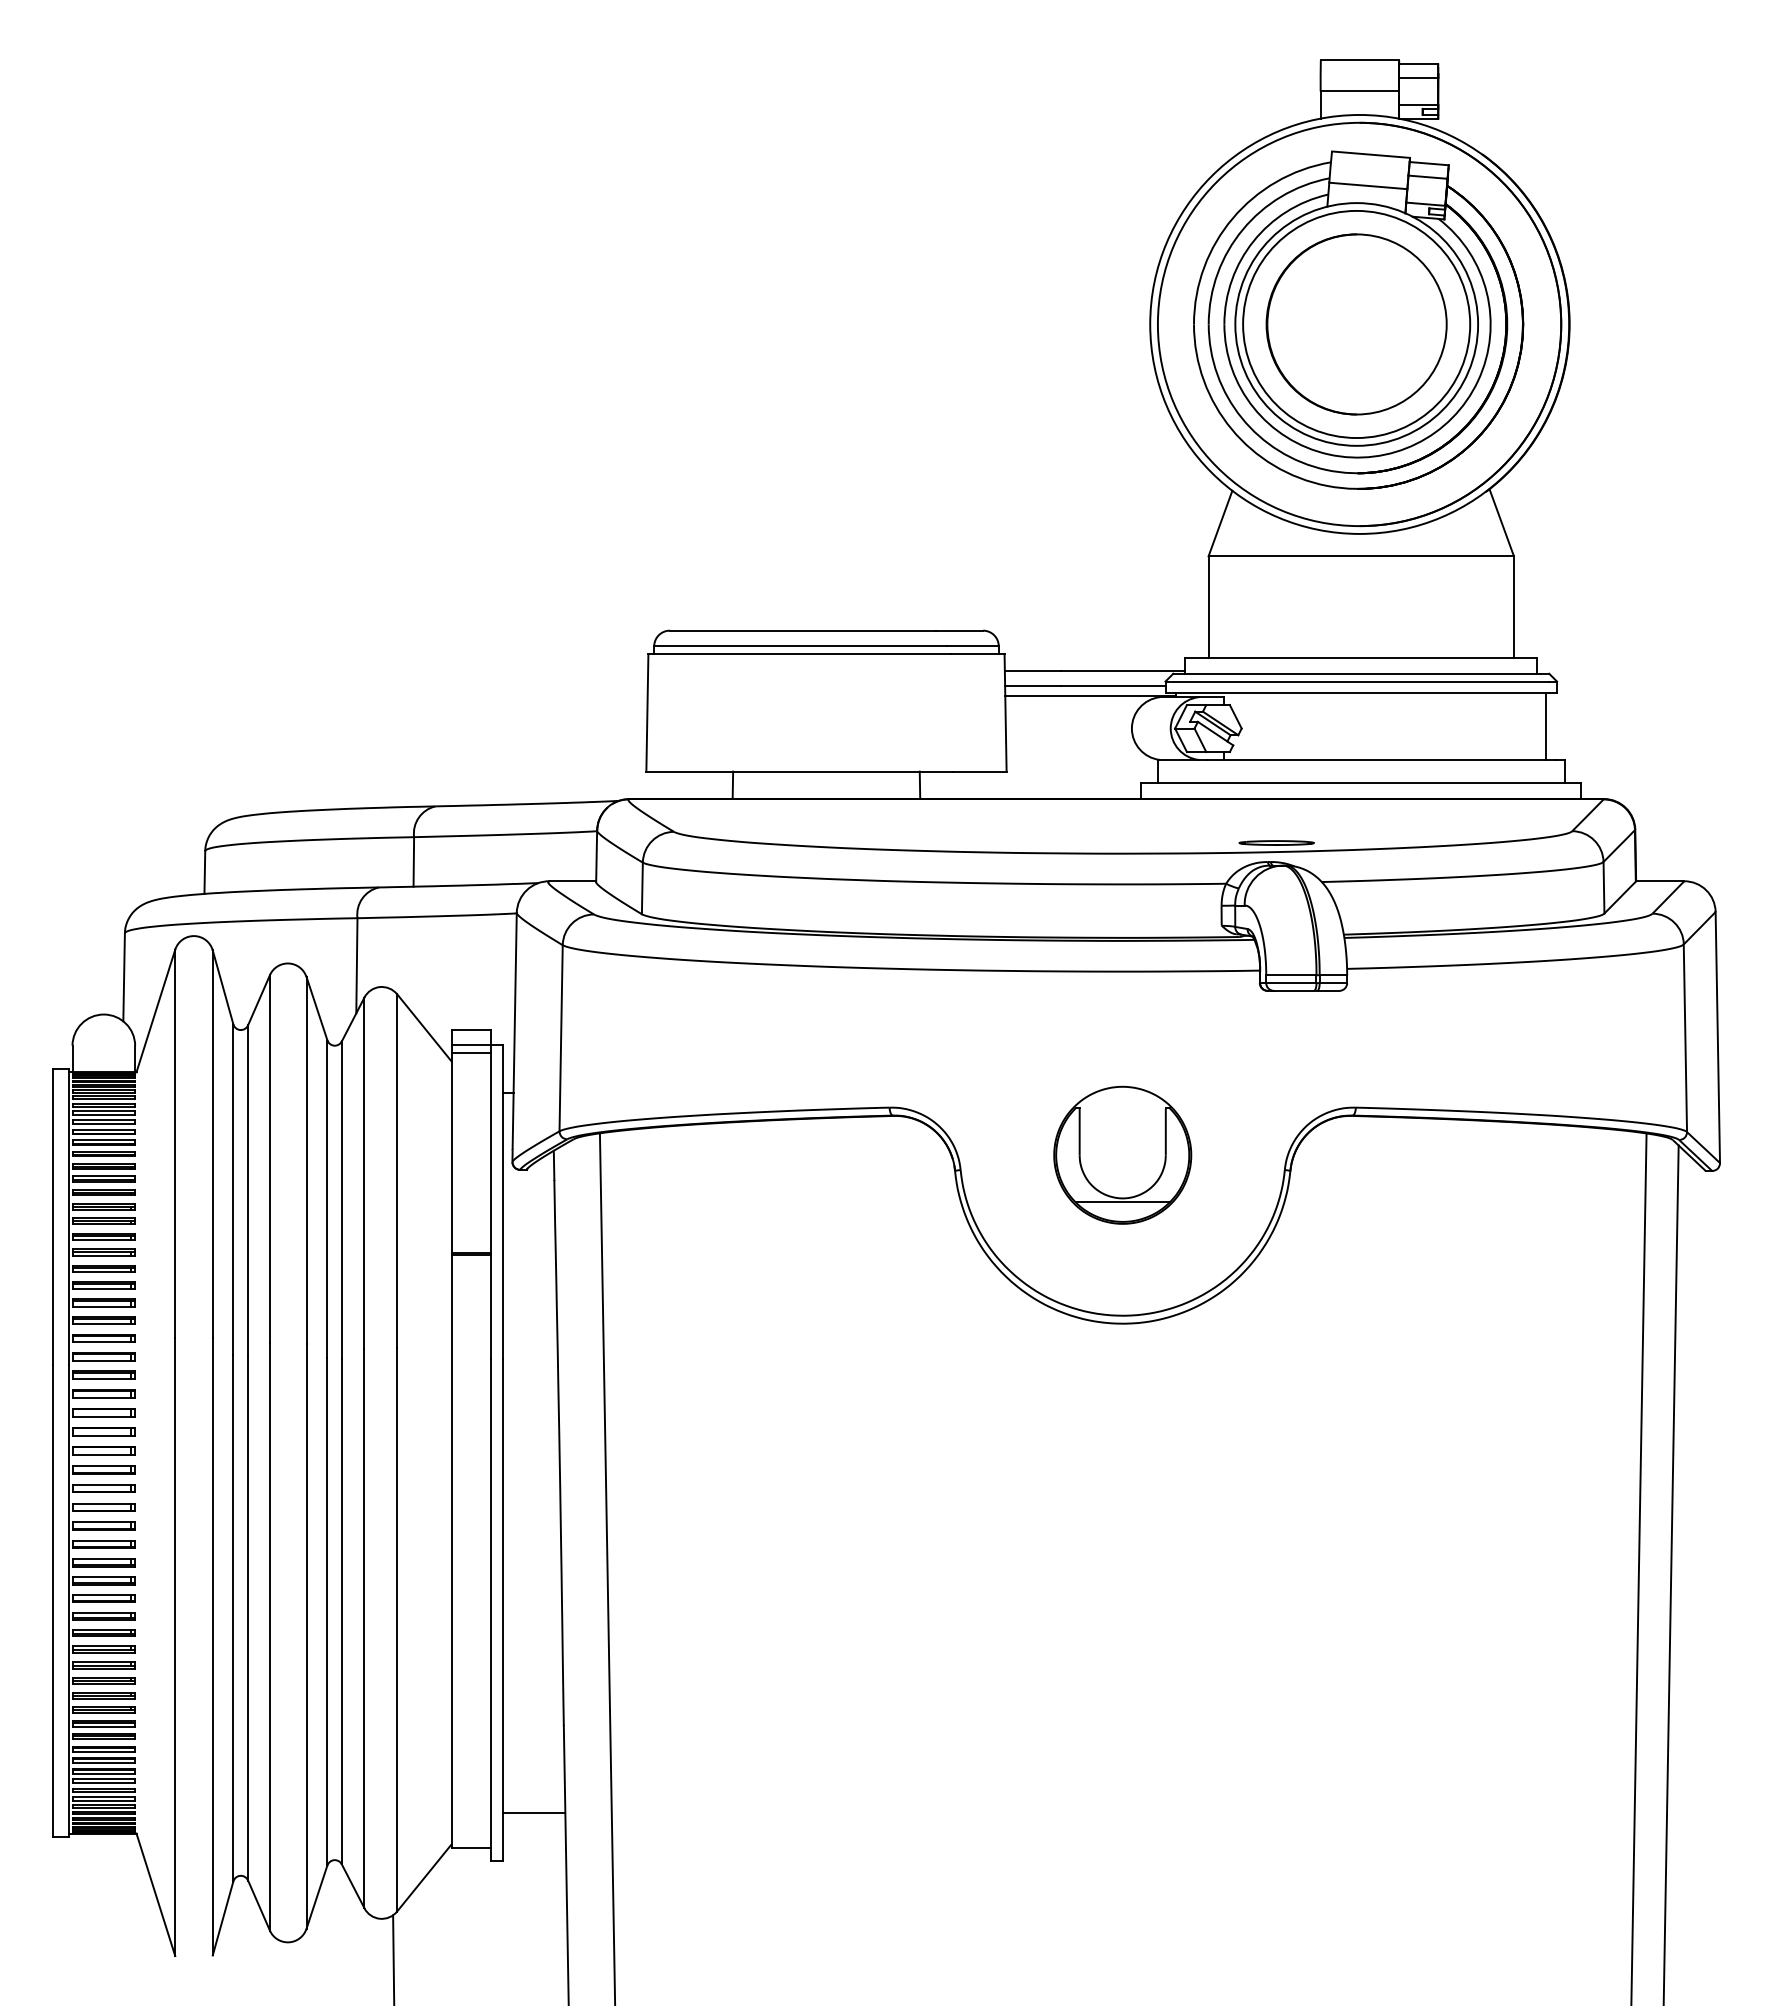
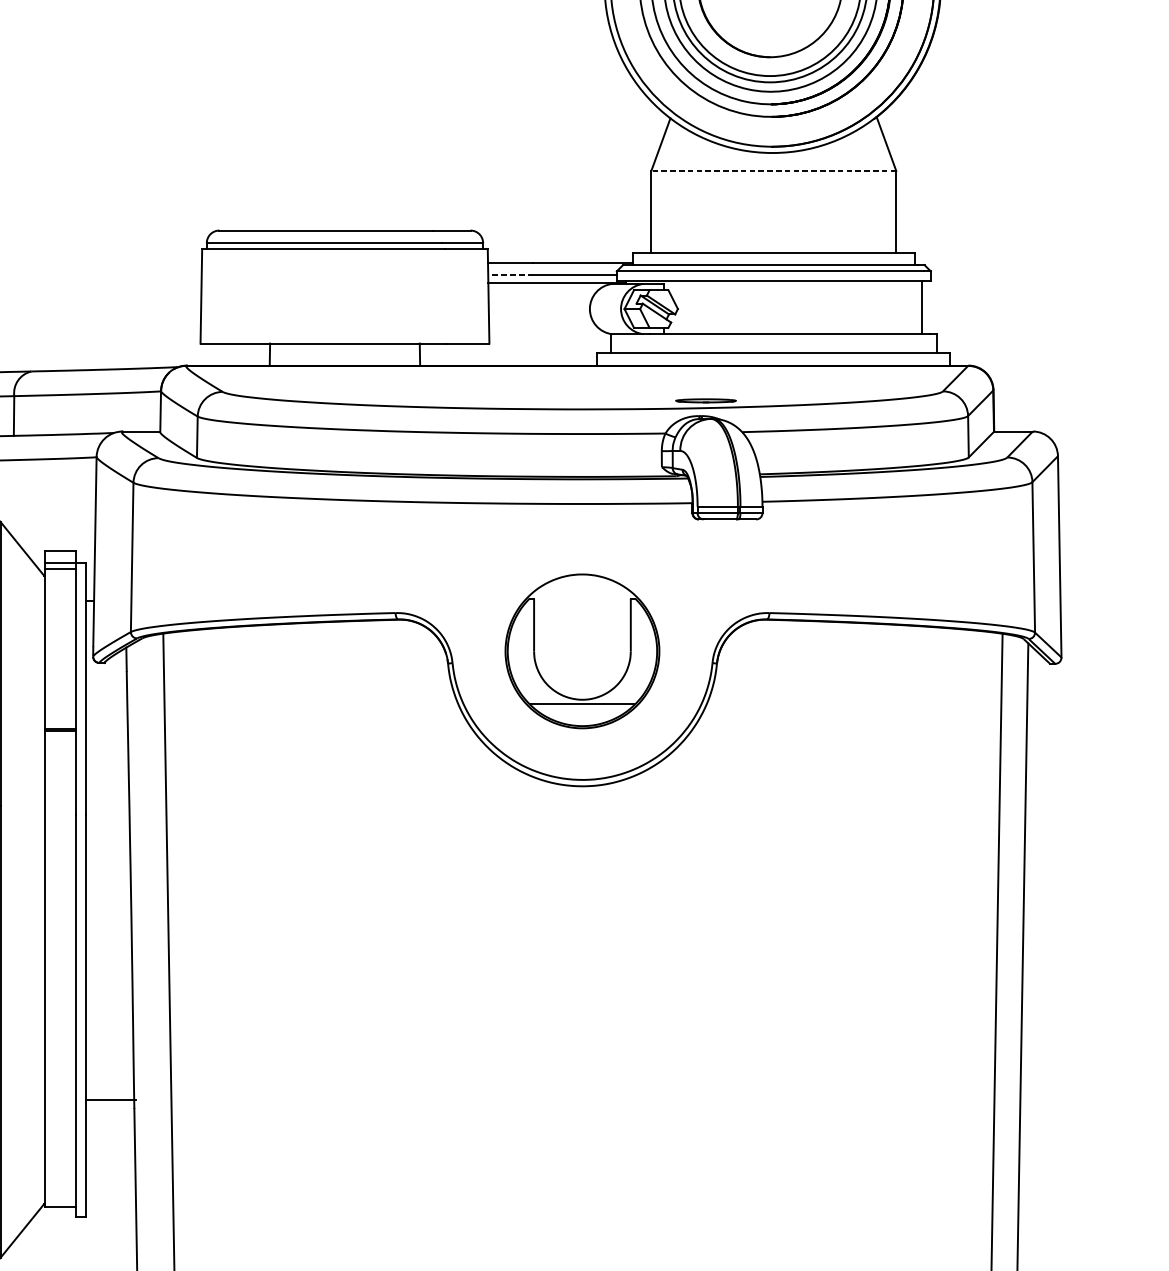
line: (1361, 556) -> (774, 171), solid -> dashed
line: (1032, 686) -> (510, 275), solid -> dashed
part: (1122, 1154) -> (582, 650), size x1.4
line: (534, 1813) -> (110, 1100), moved

